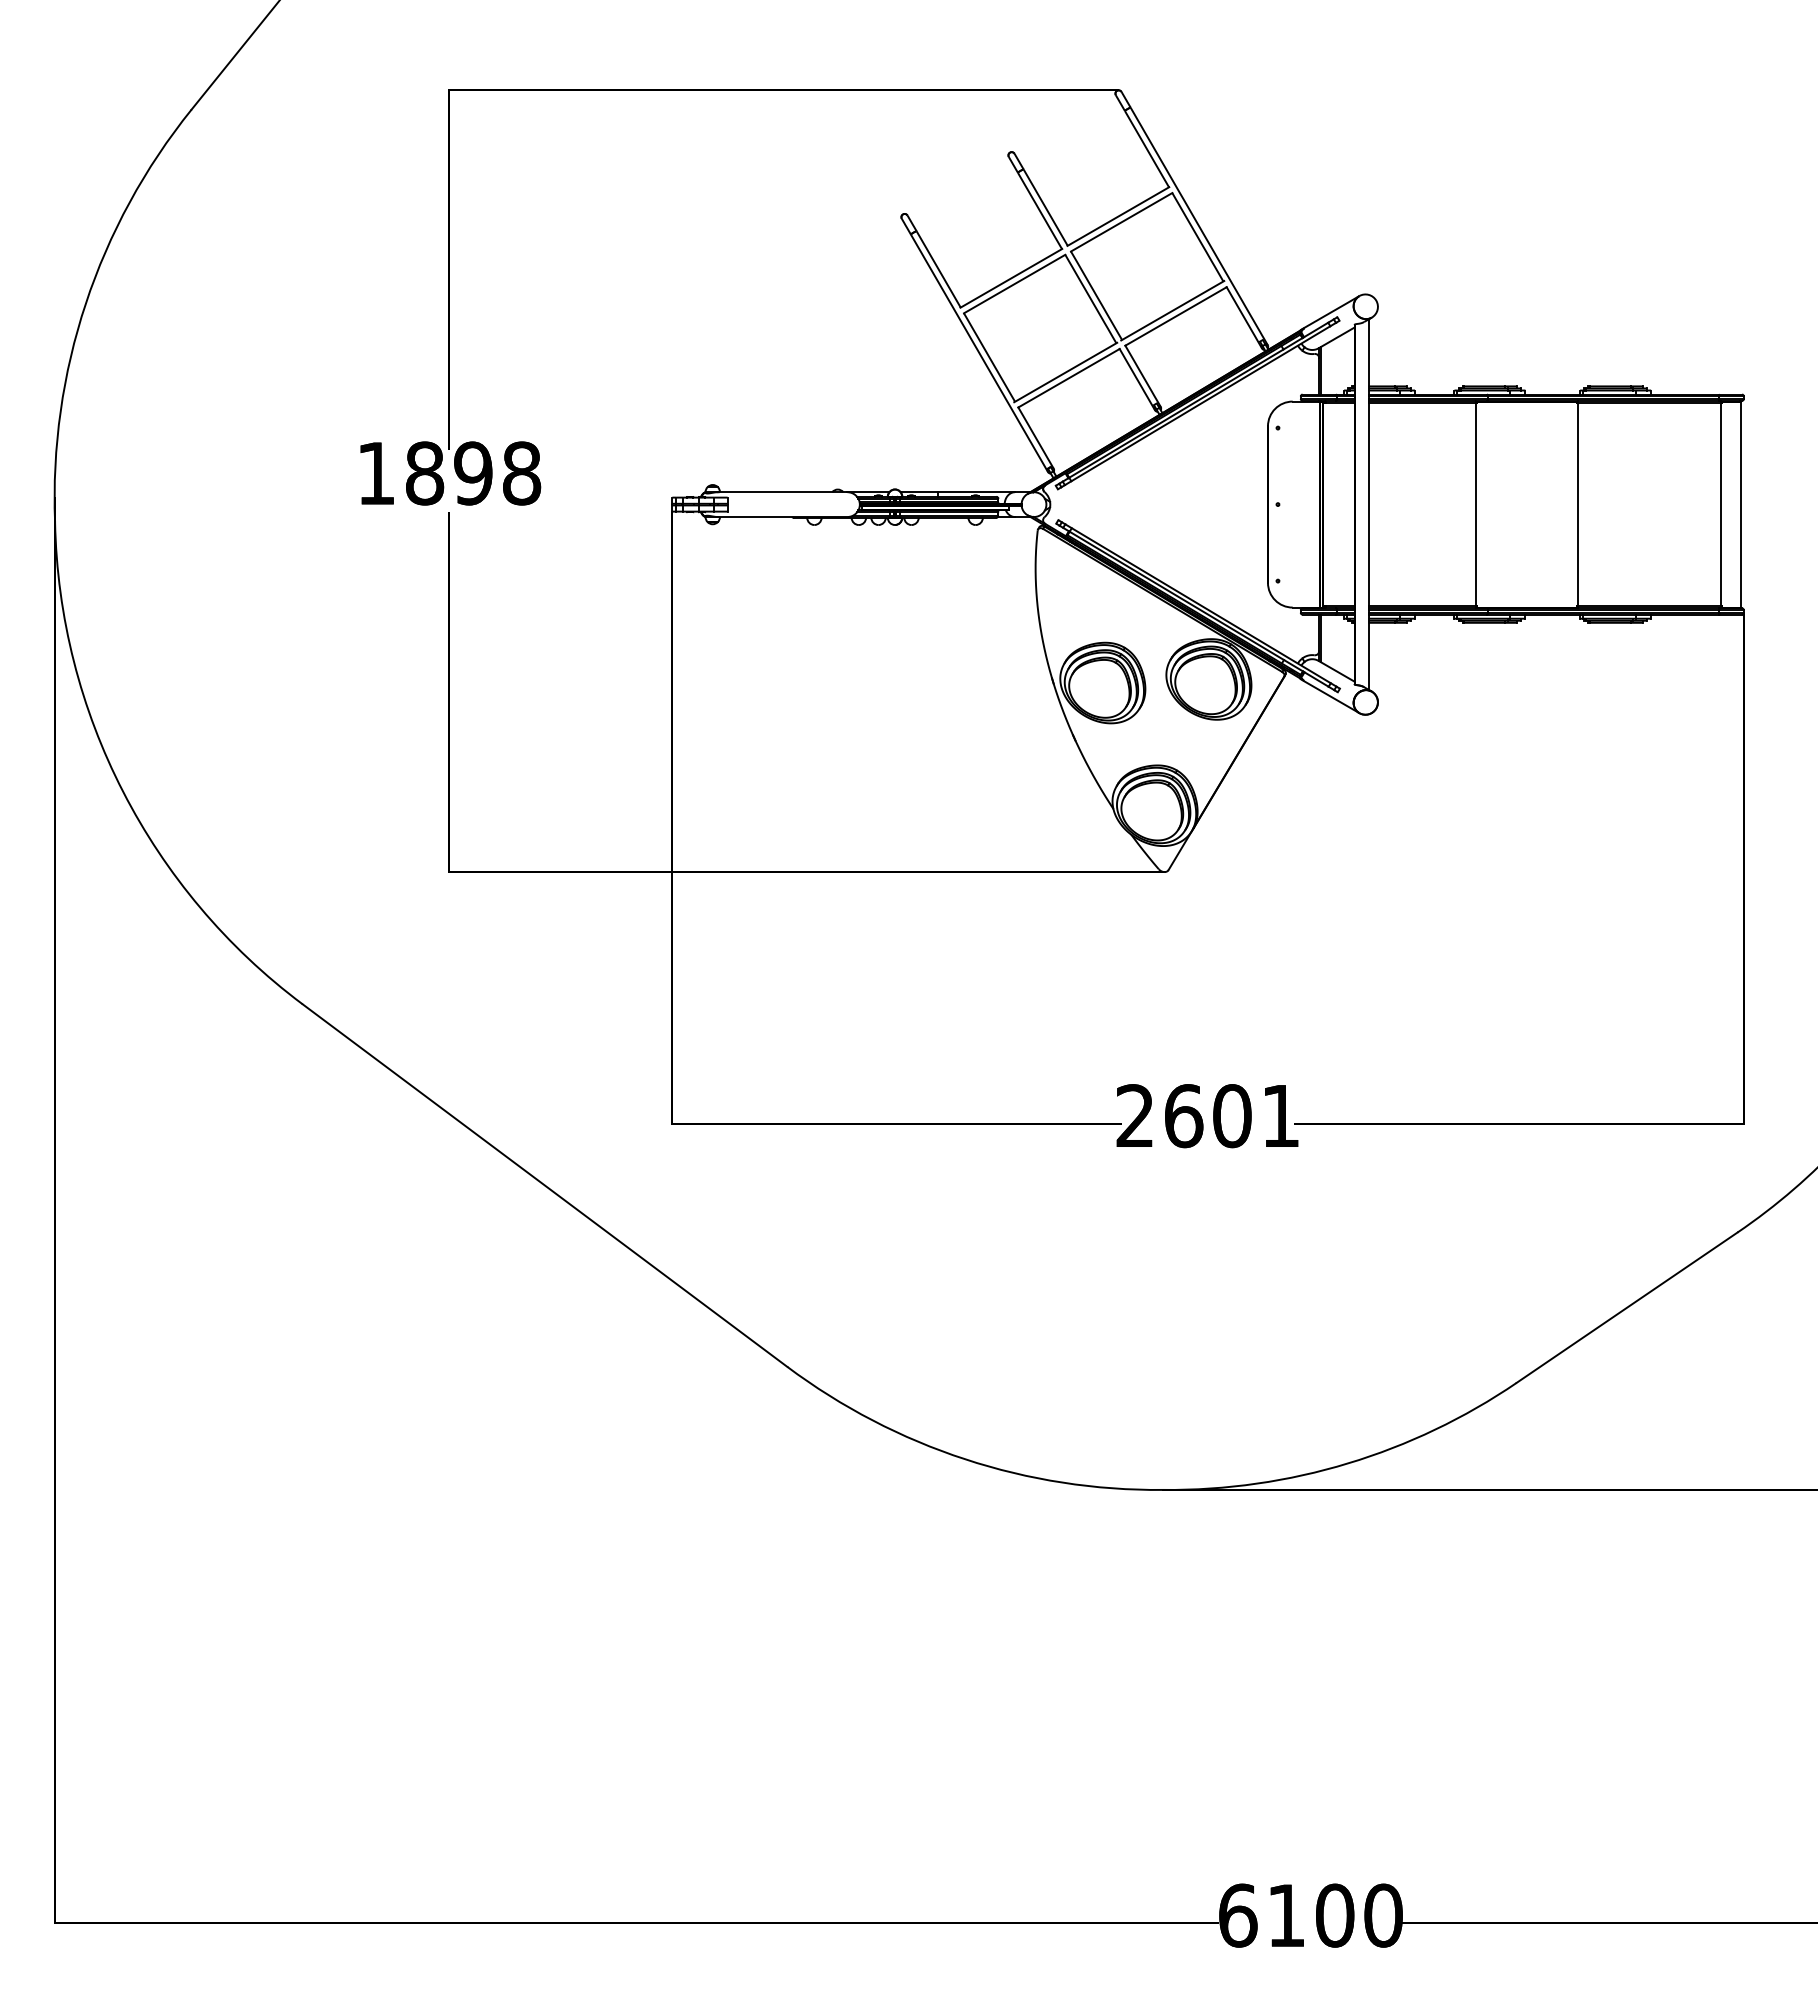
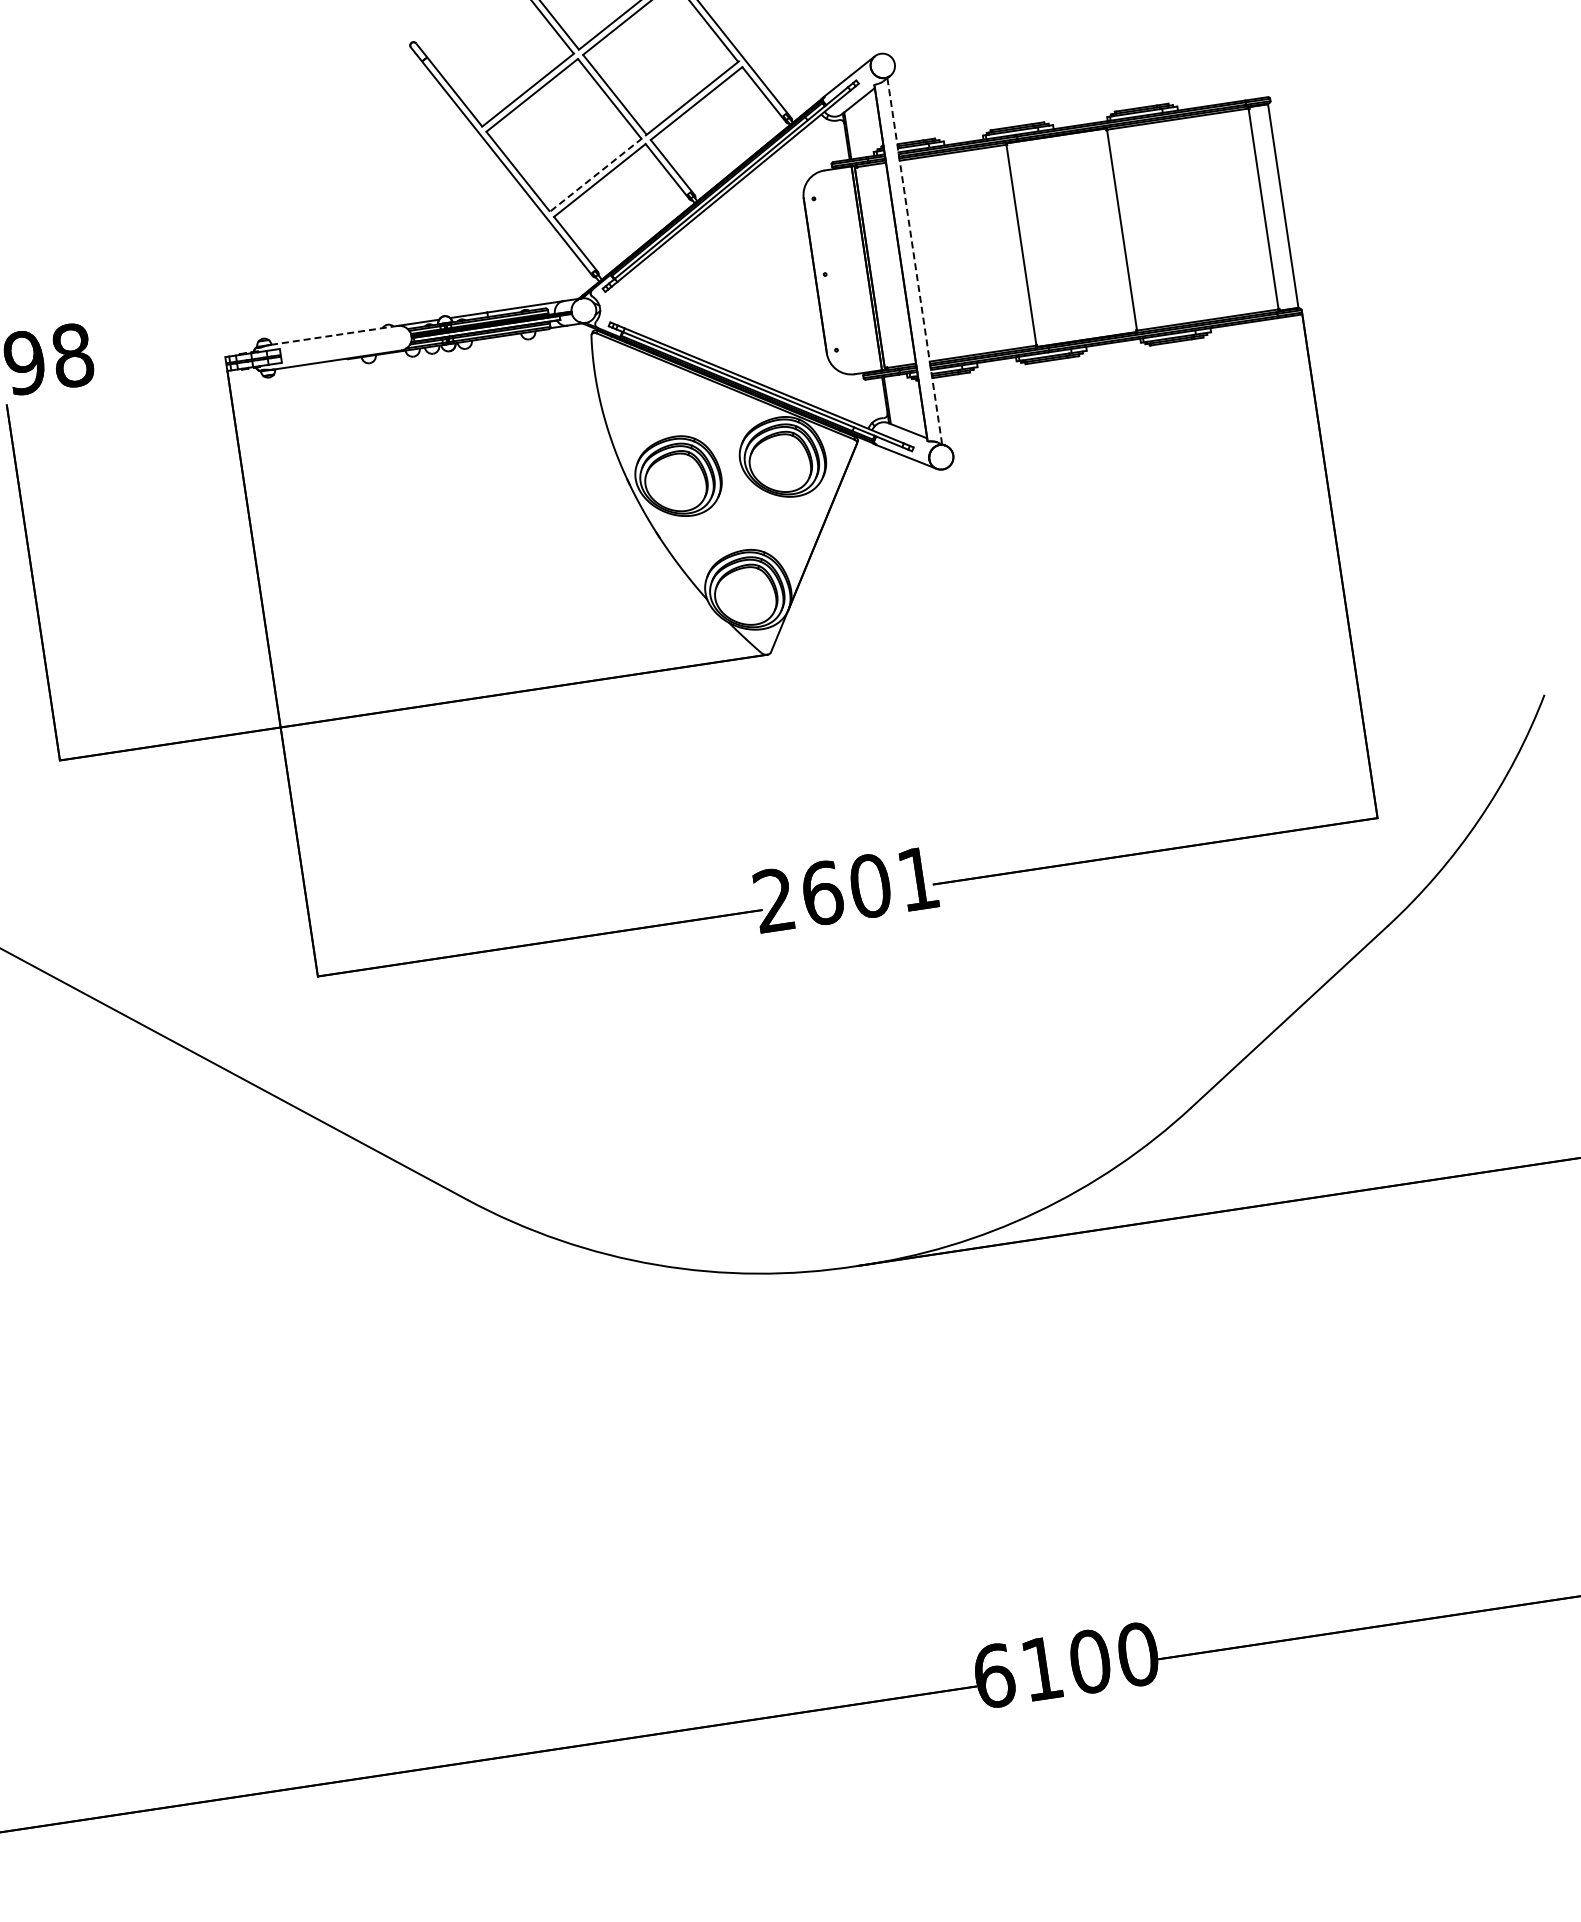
line: (1065, 372) -> (595, 175), solid -> dashed
line: (782, 492) -> (333, 335), solid -> dashed
line: (1368, 504) -> (914, 261), solid -> dashed

